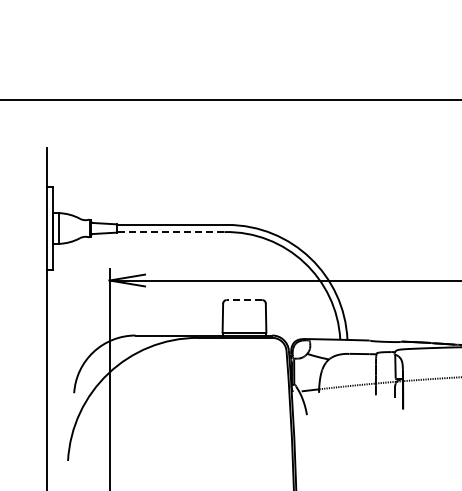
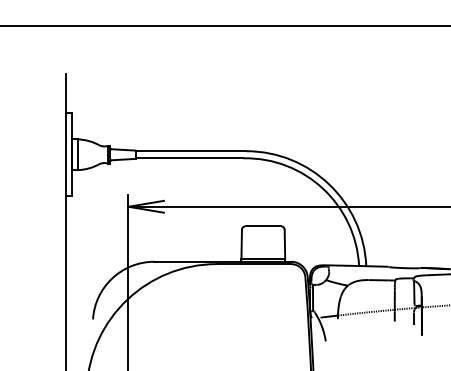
line: (170, 232) -> (189, 158), dashed -> solid
line: (244, 300) -> (263, 226), dashed -> solid

